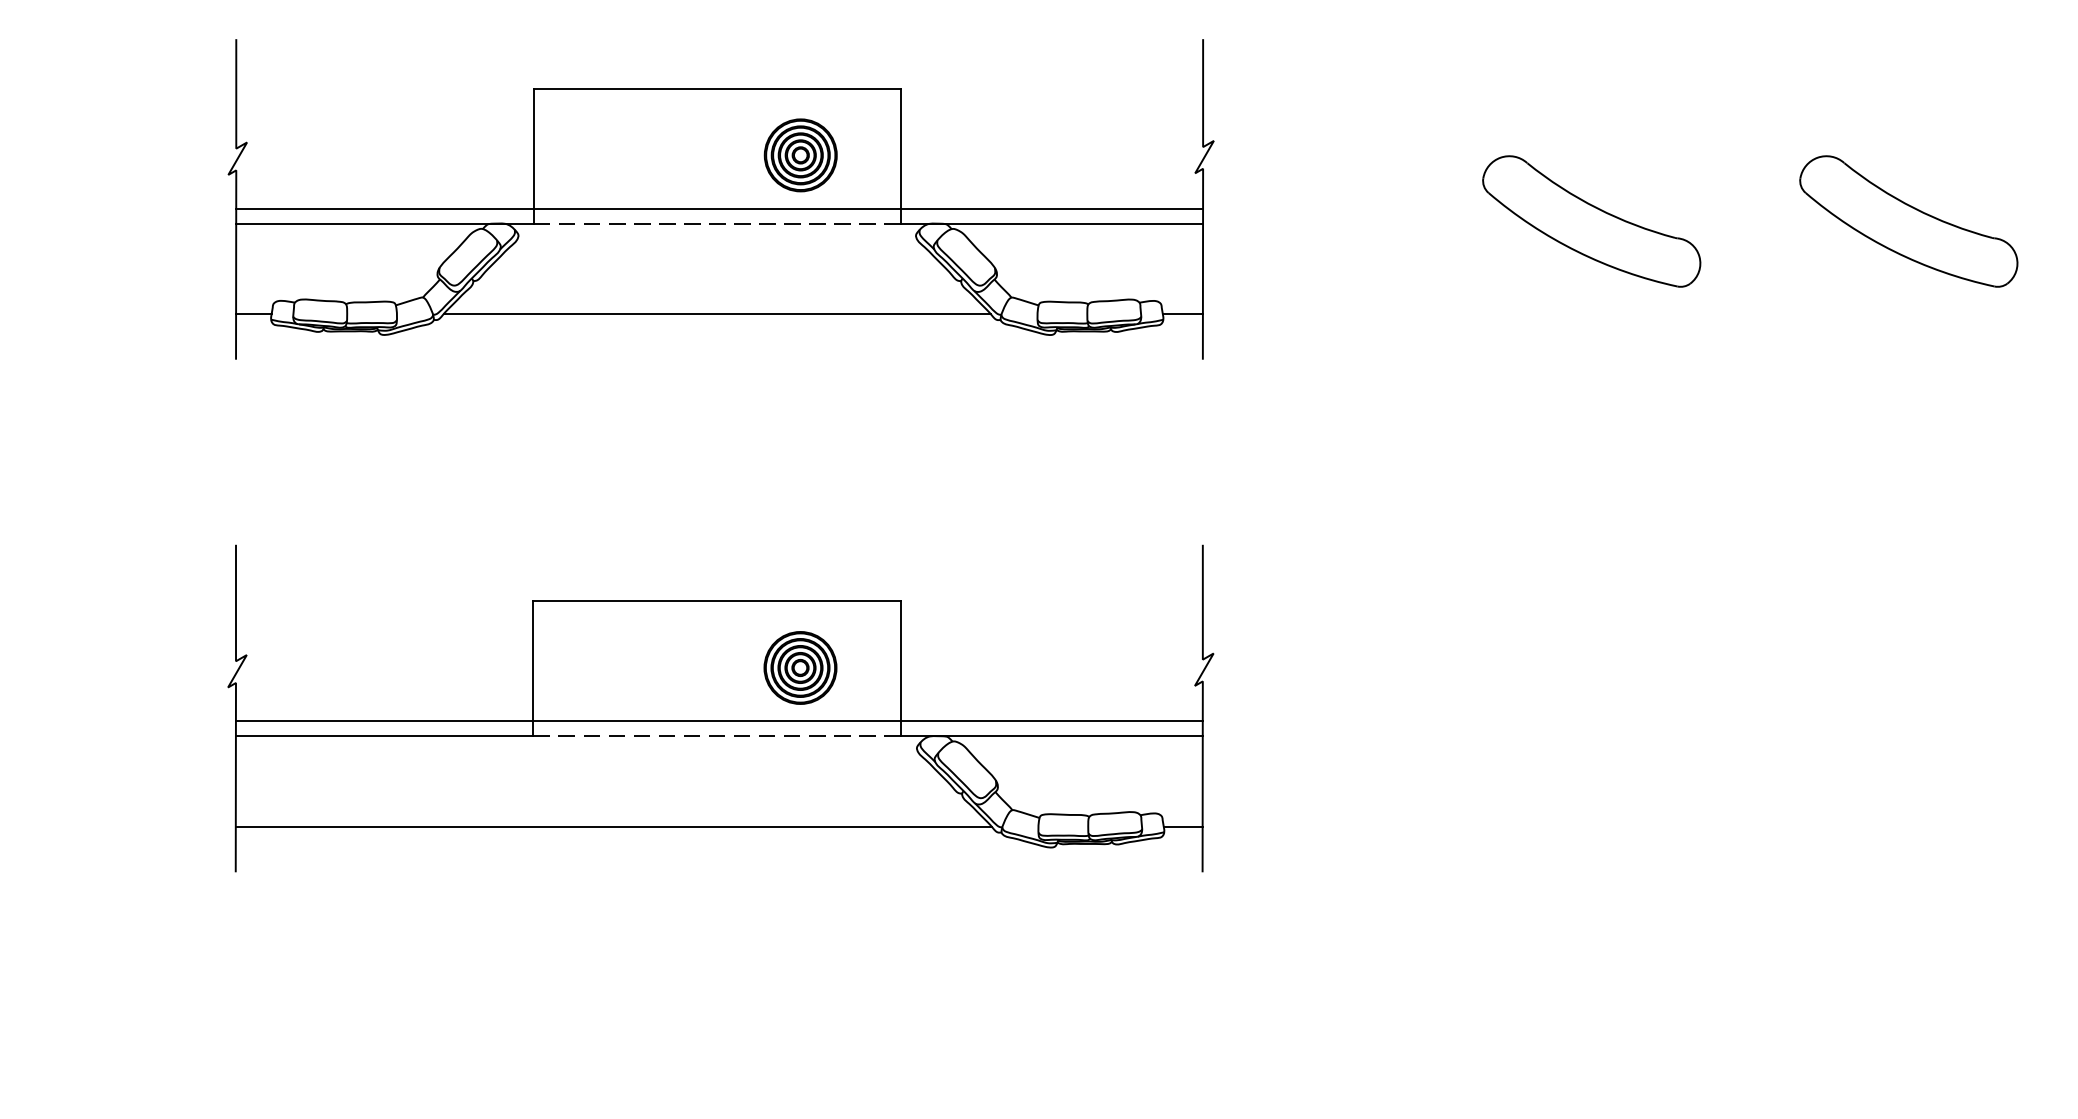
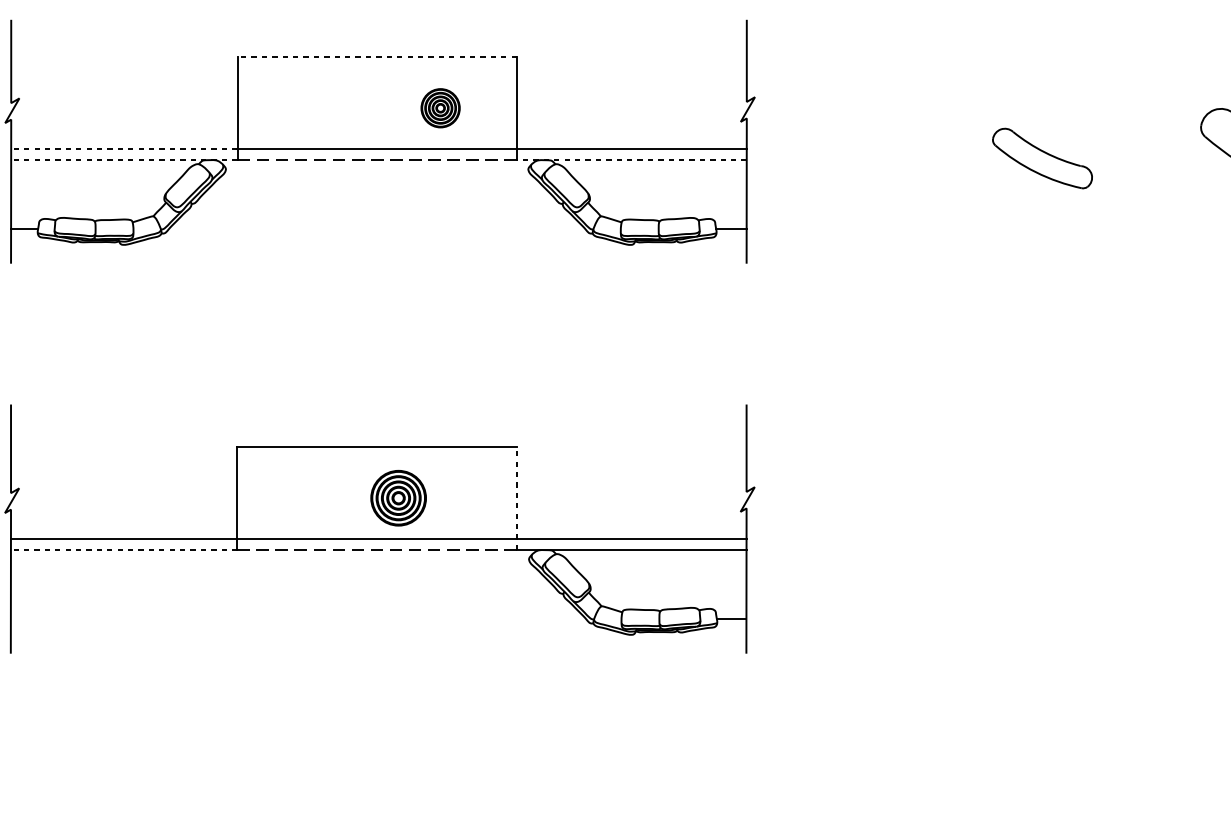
line: (717, 88) -> (377, 57), solid -> dashed
part: (800, 155) -> (440, 108), size x0.7
line: (384, 208) -> (124, 148), solid -> dashed
part: (1591, 221) -> (1042, 158), size x0.6
line: (384, 223) -> (124, 160), solid -> dashed
line: (1051, 223) -> (631, 160), solid -> dashed
line: (716, 314) -> (376, 229), removed
part: (800, 667) -> (398, 497), moved
line: (900, 668) -> (516, 498), solid -> dashed
line: (384, 736) -> (124, 550), solid -> dashed
line: (613, 826) -> (298, 618), removed

